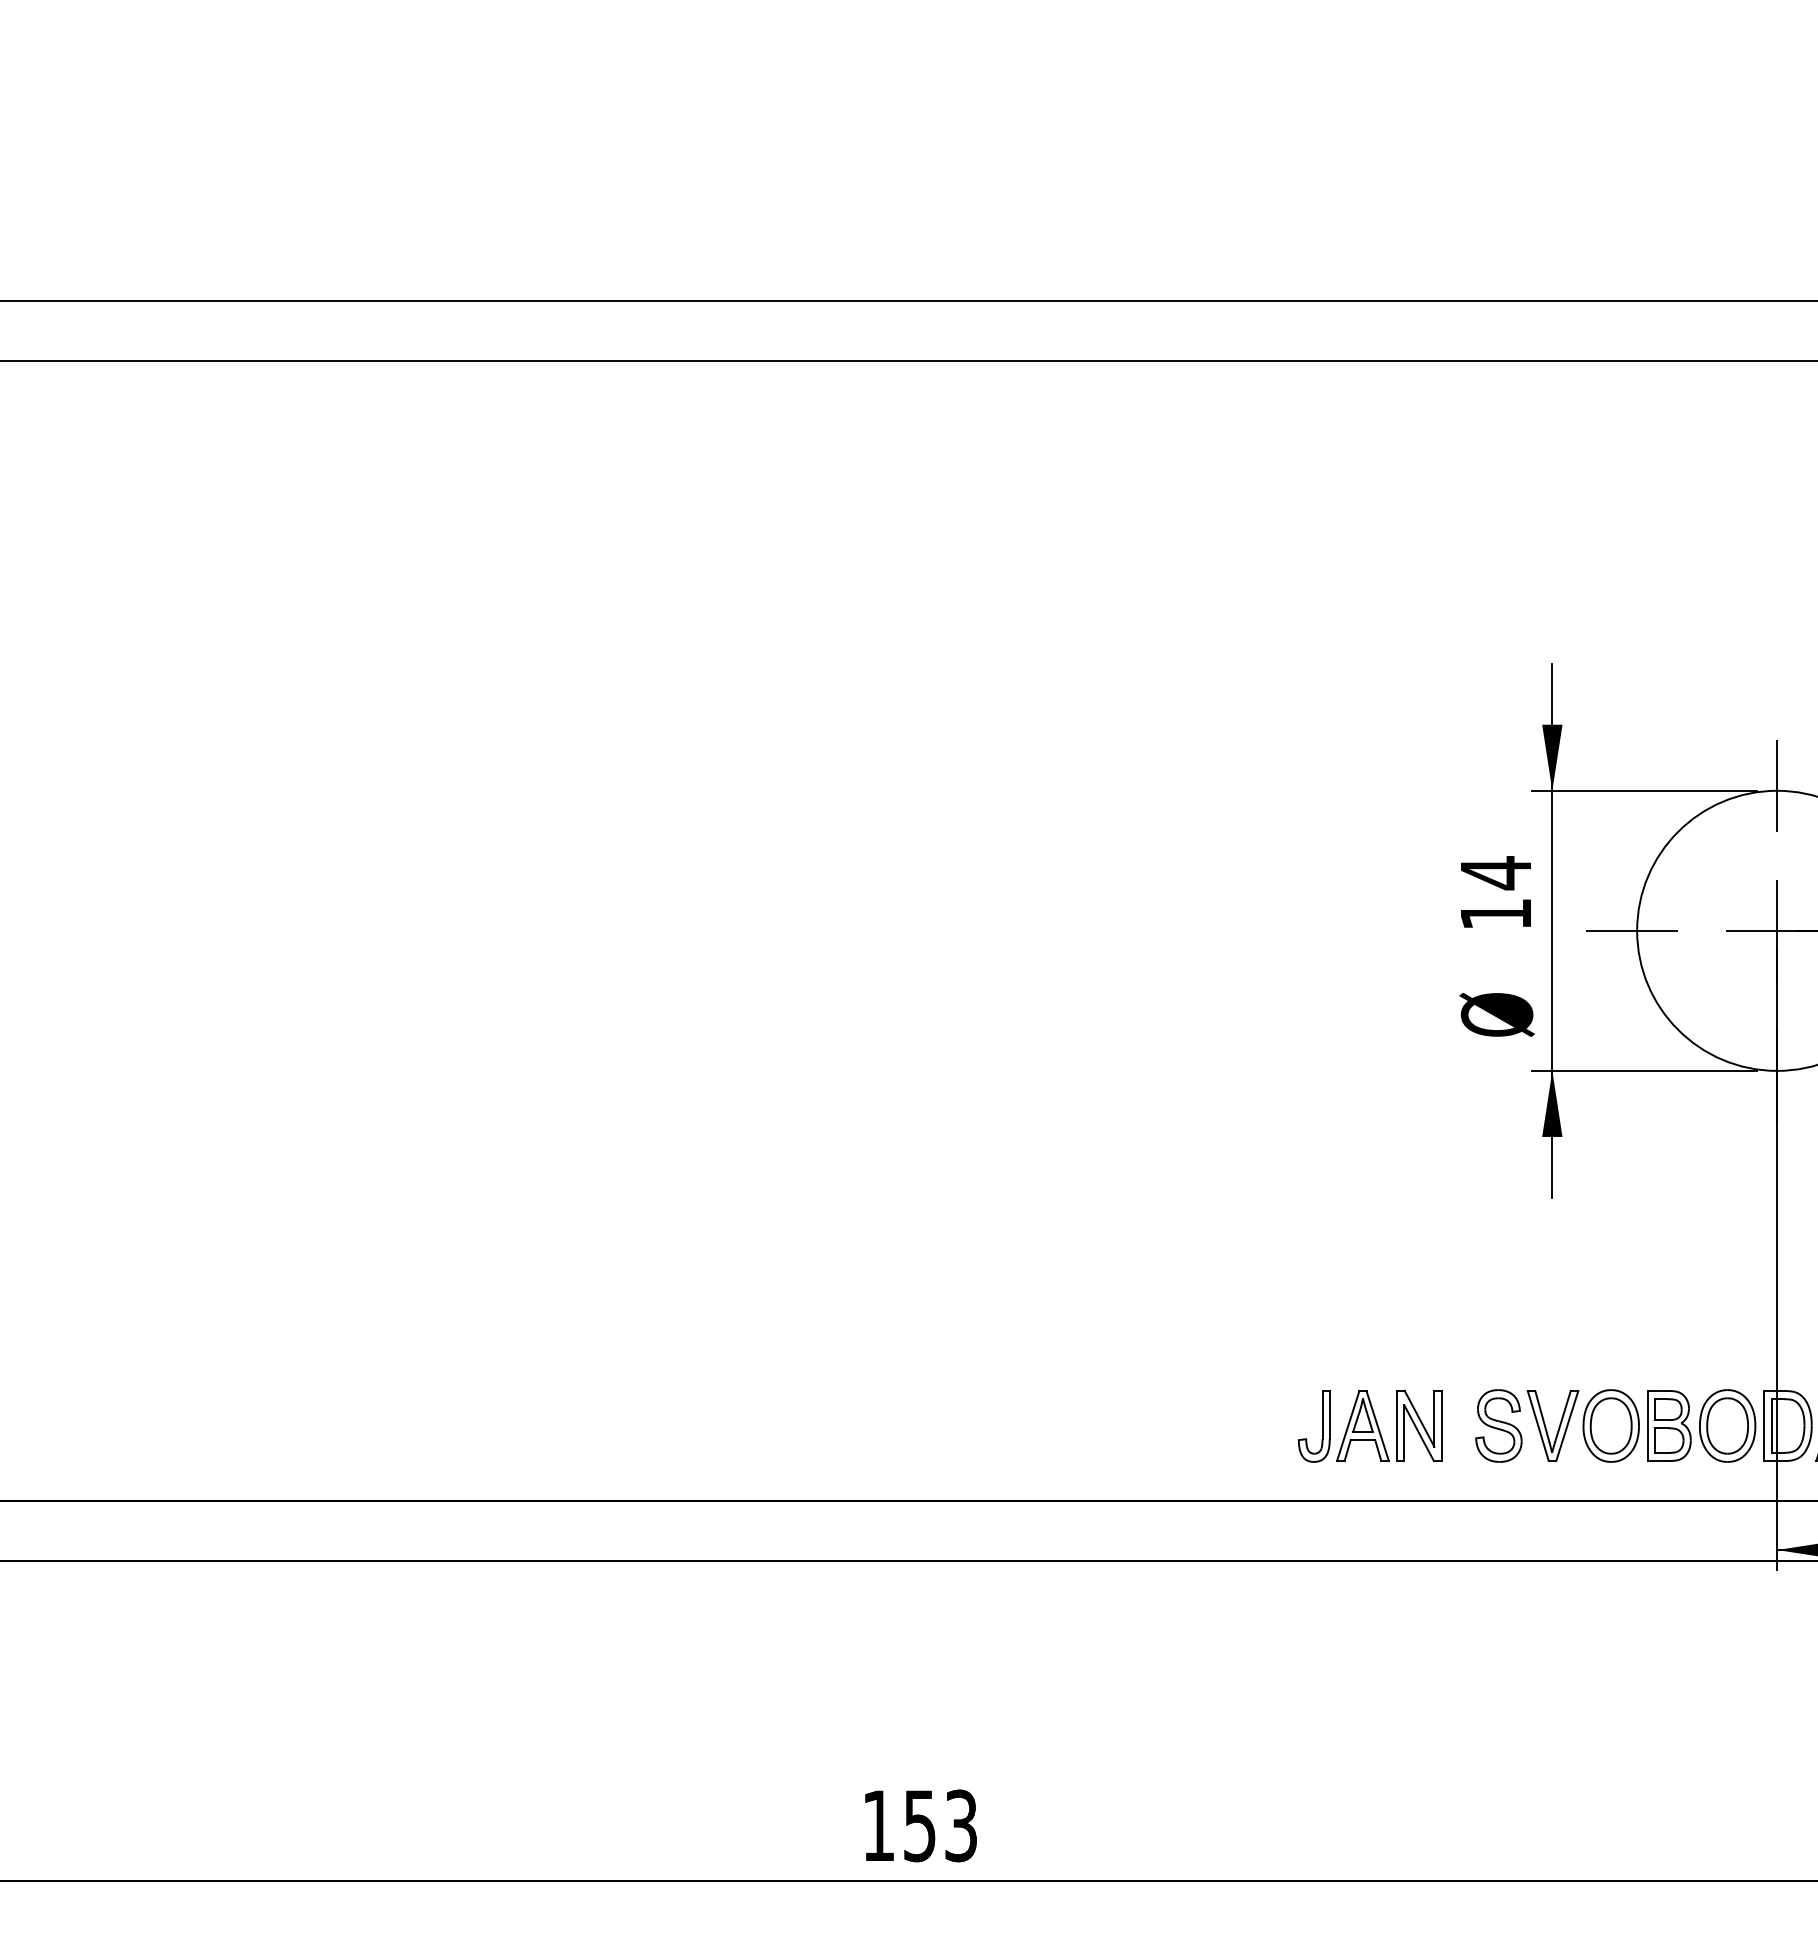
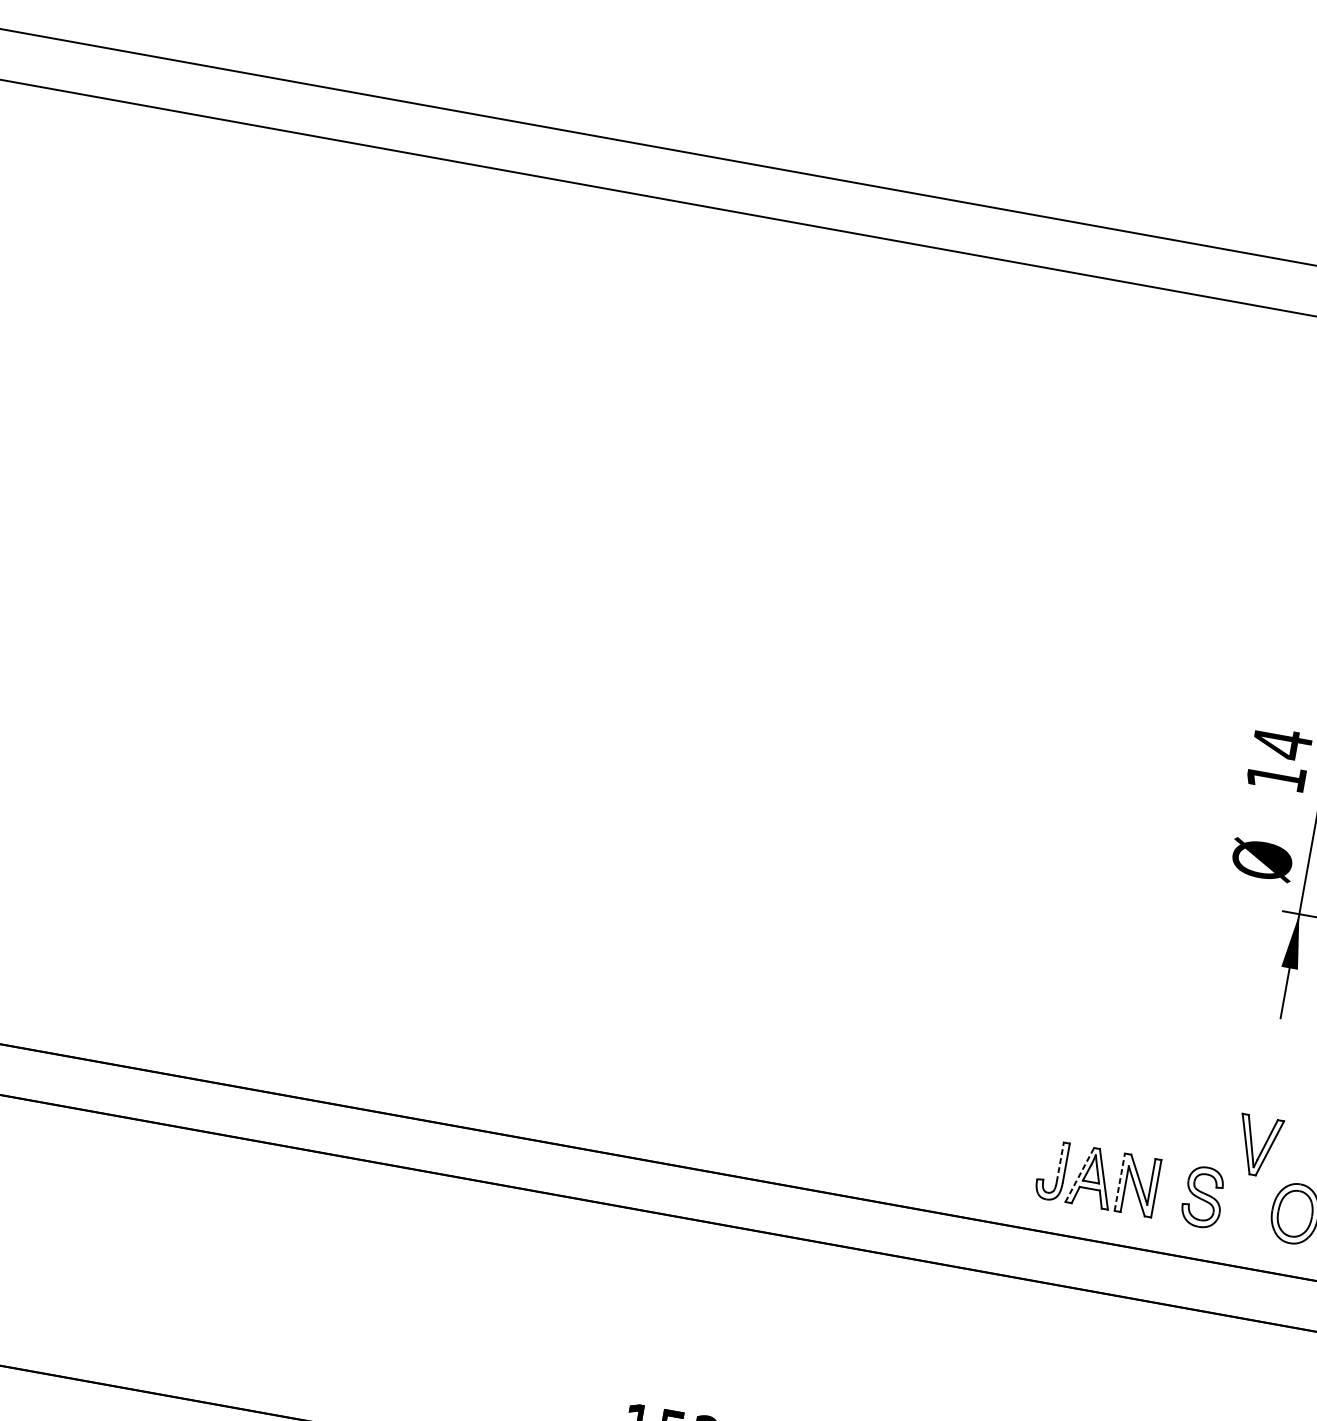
line: (1322, 1414) -> (1060, 1161), solid -> dashed
line: (1397, 1425) -> (1120, 1181), solid -> dashed
line: (1348, 1426) -> (1079, 1175), solid -> dashed
part: (1546, 1427) -> (1252, 1146), moved

